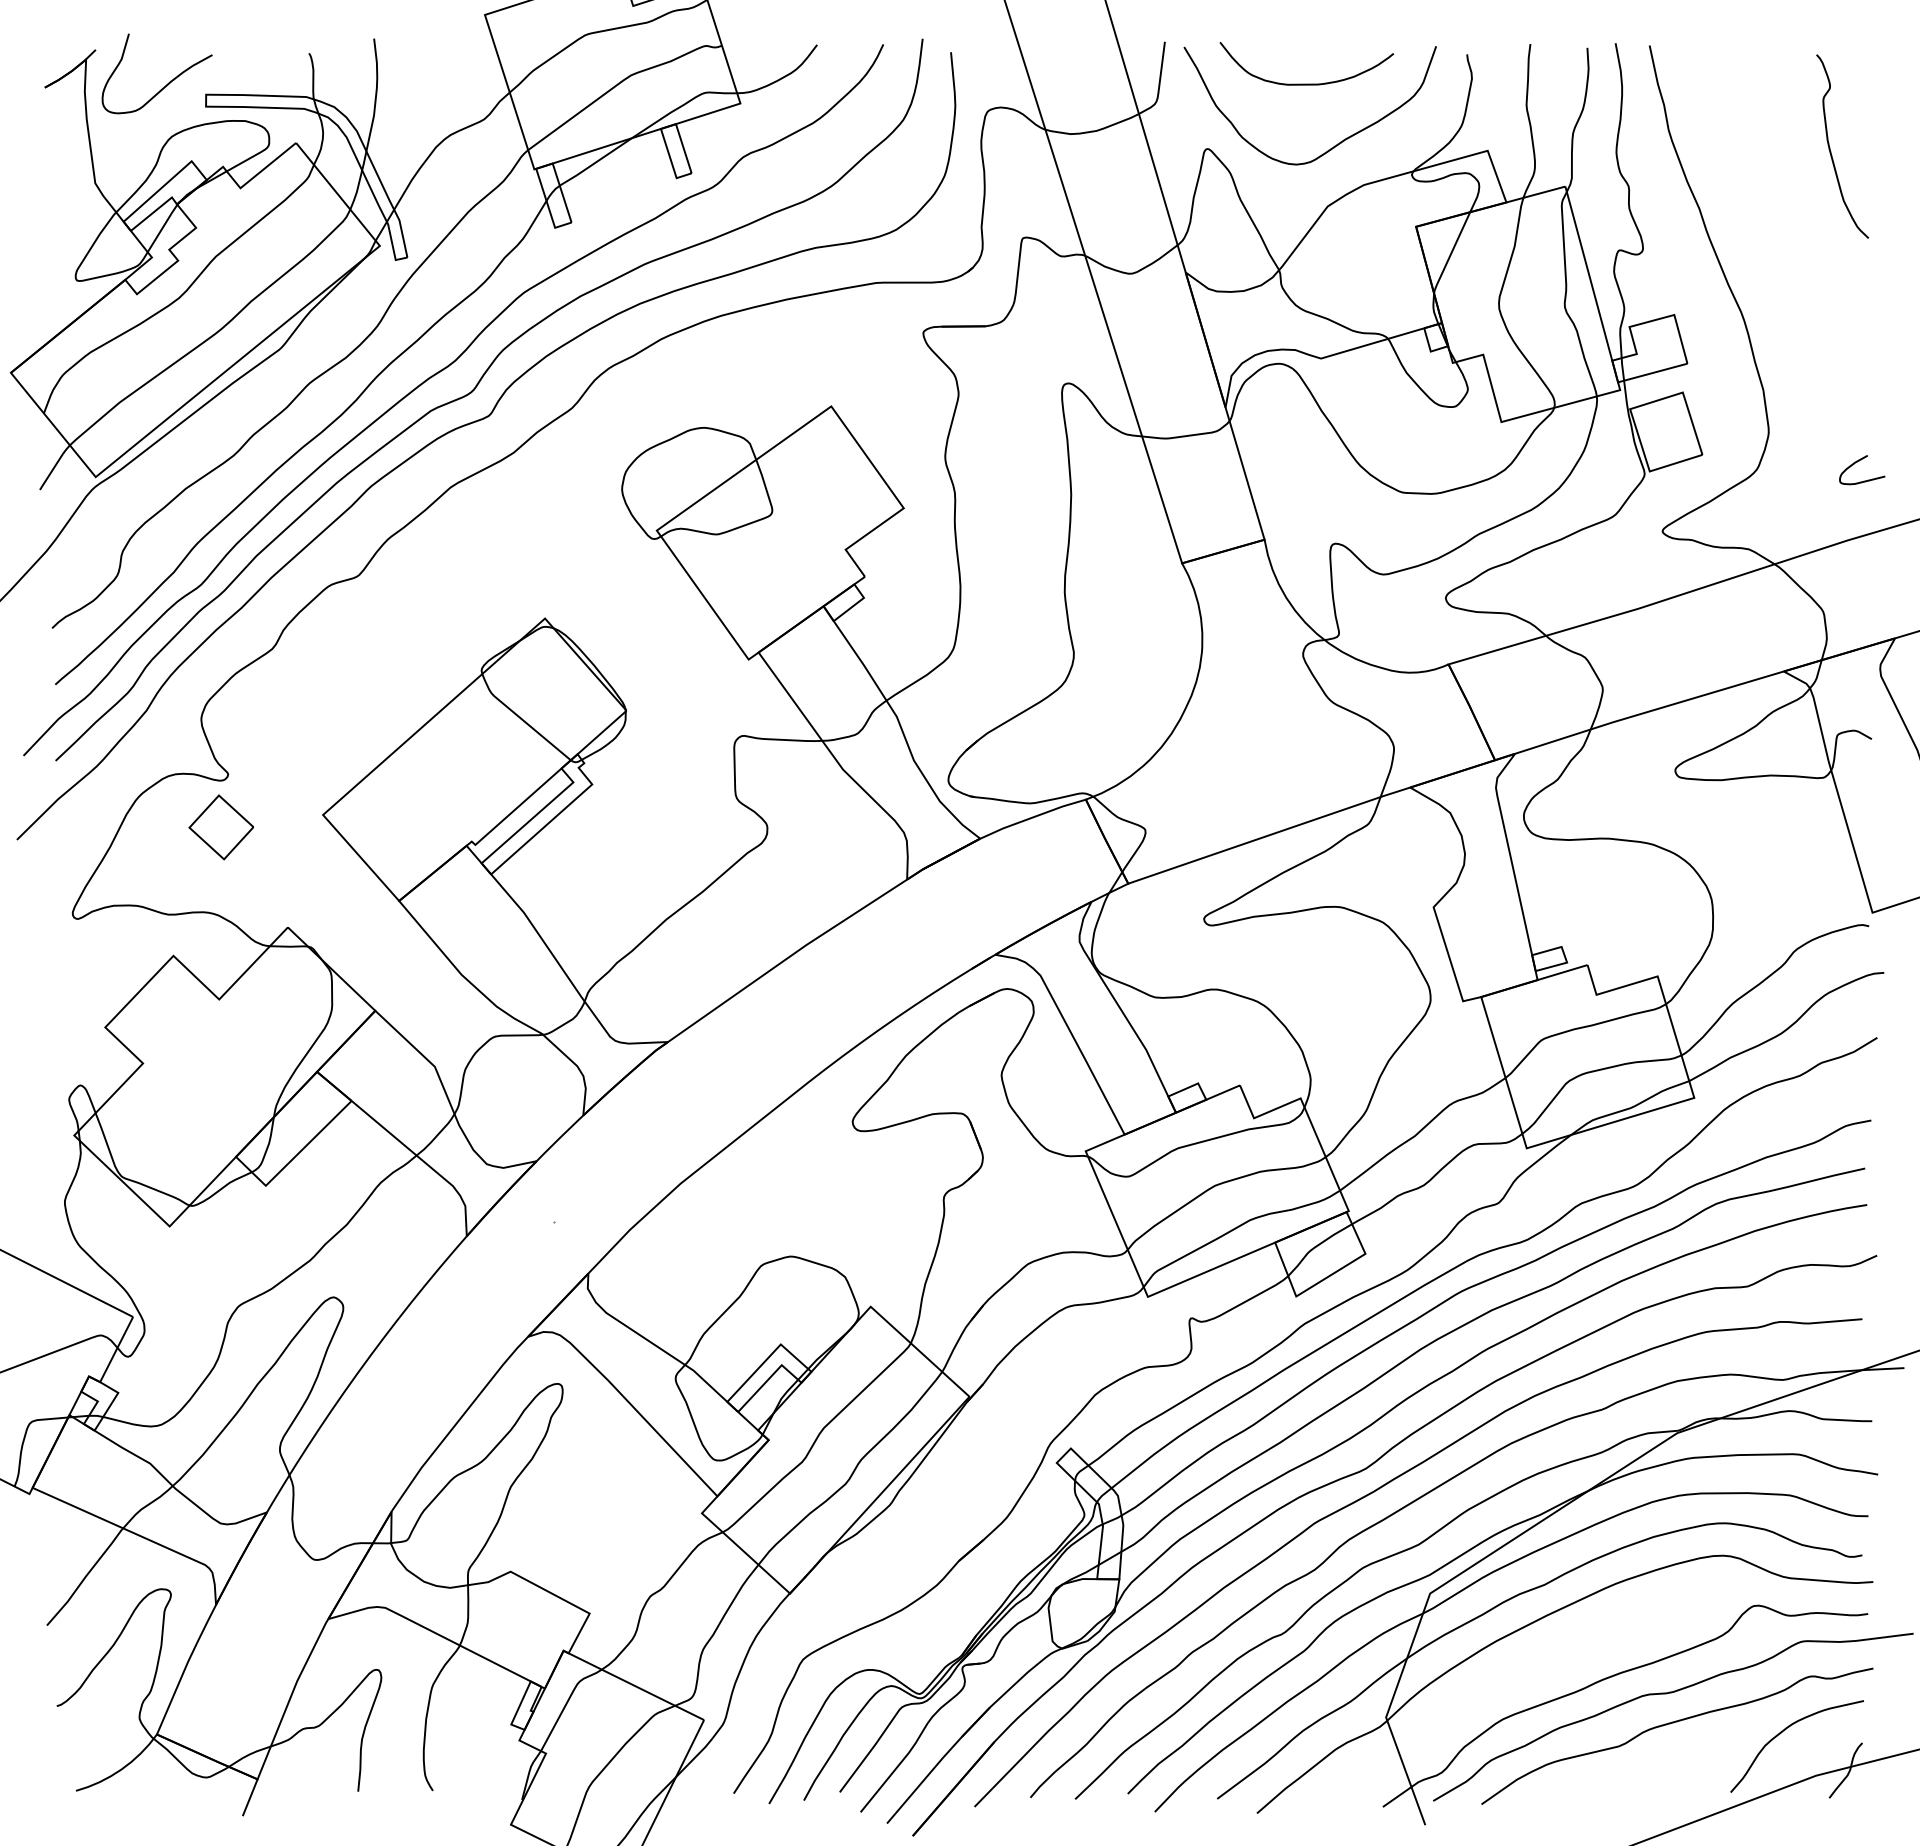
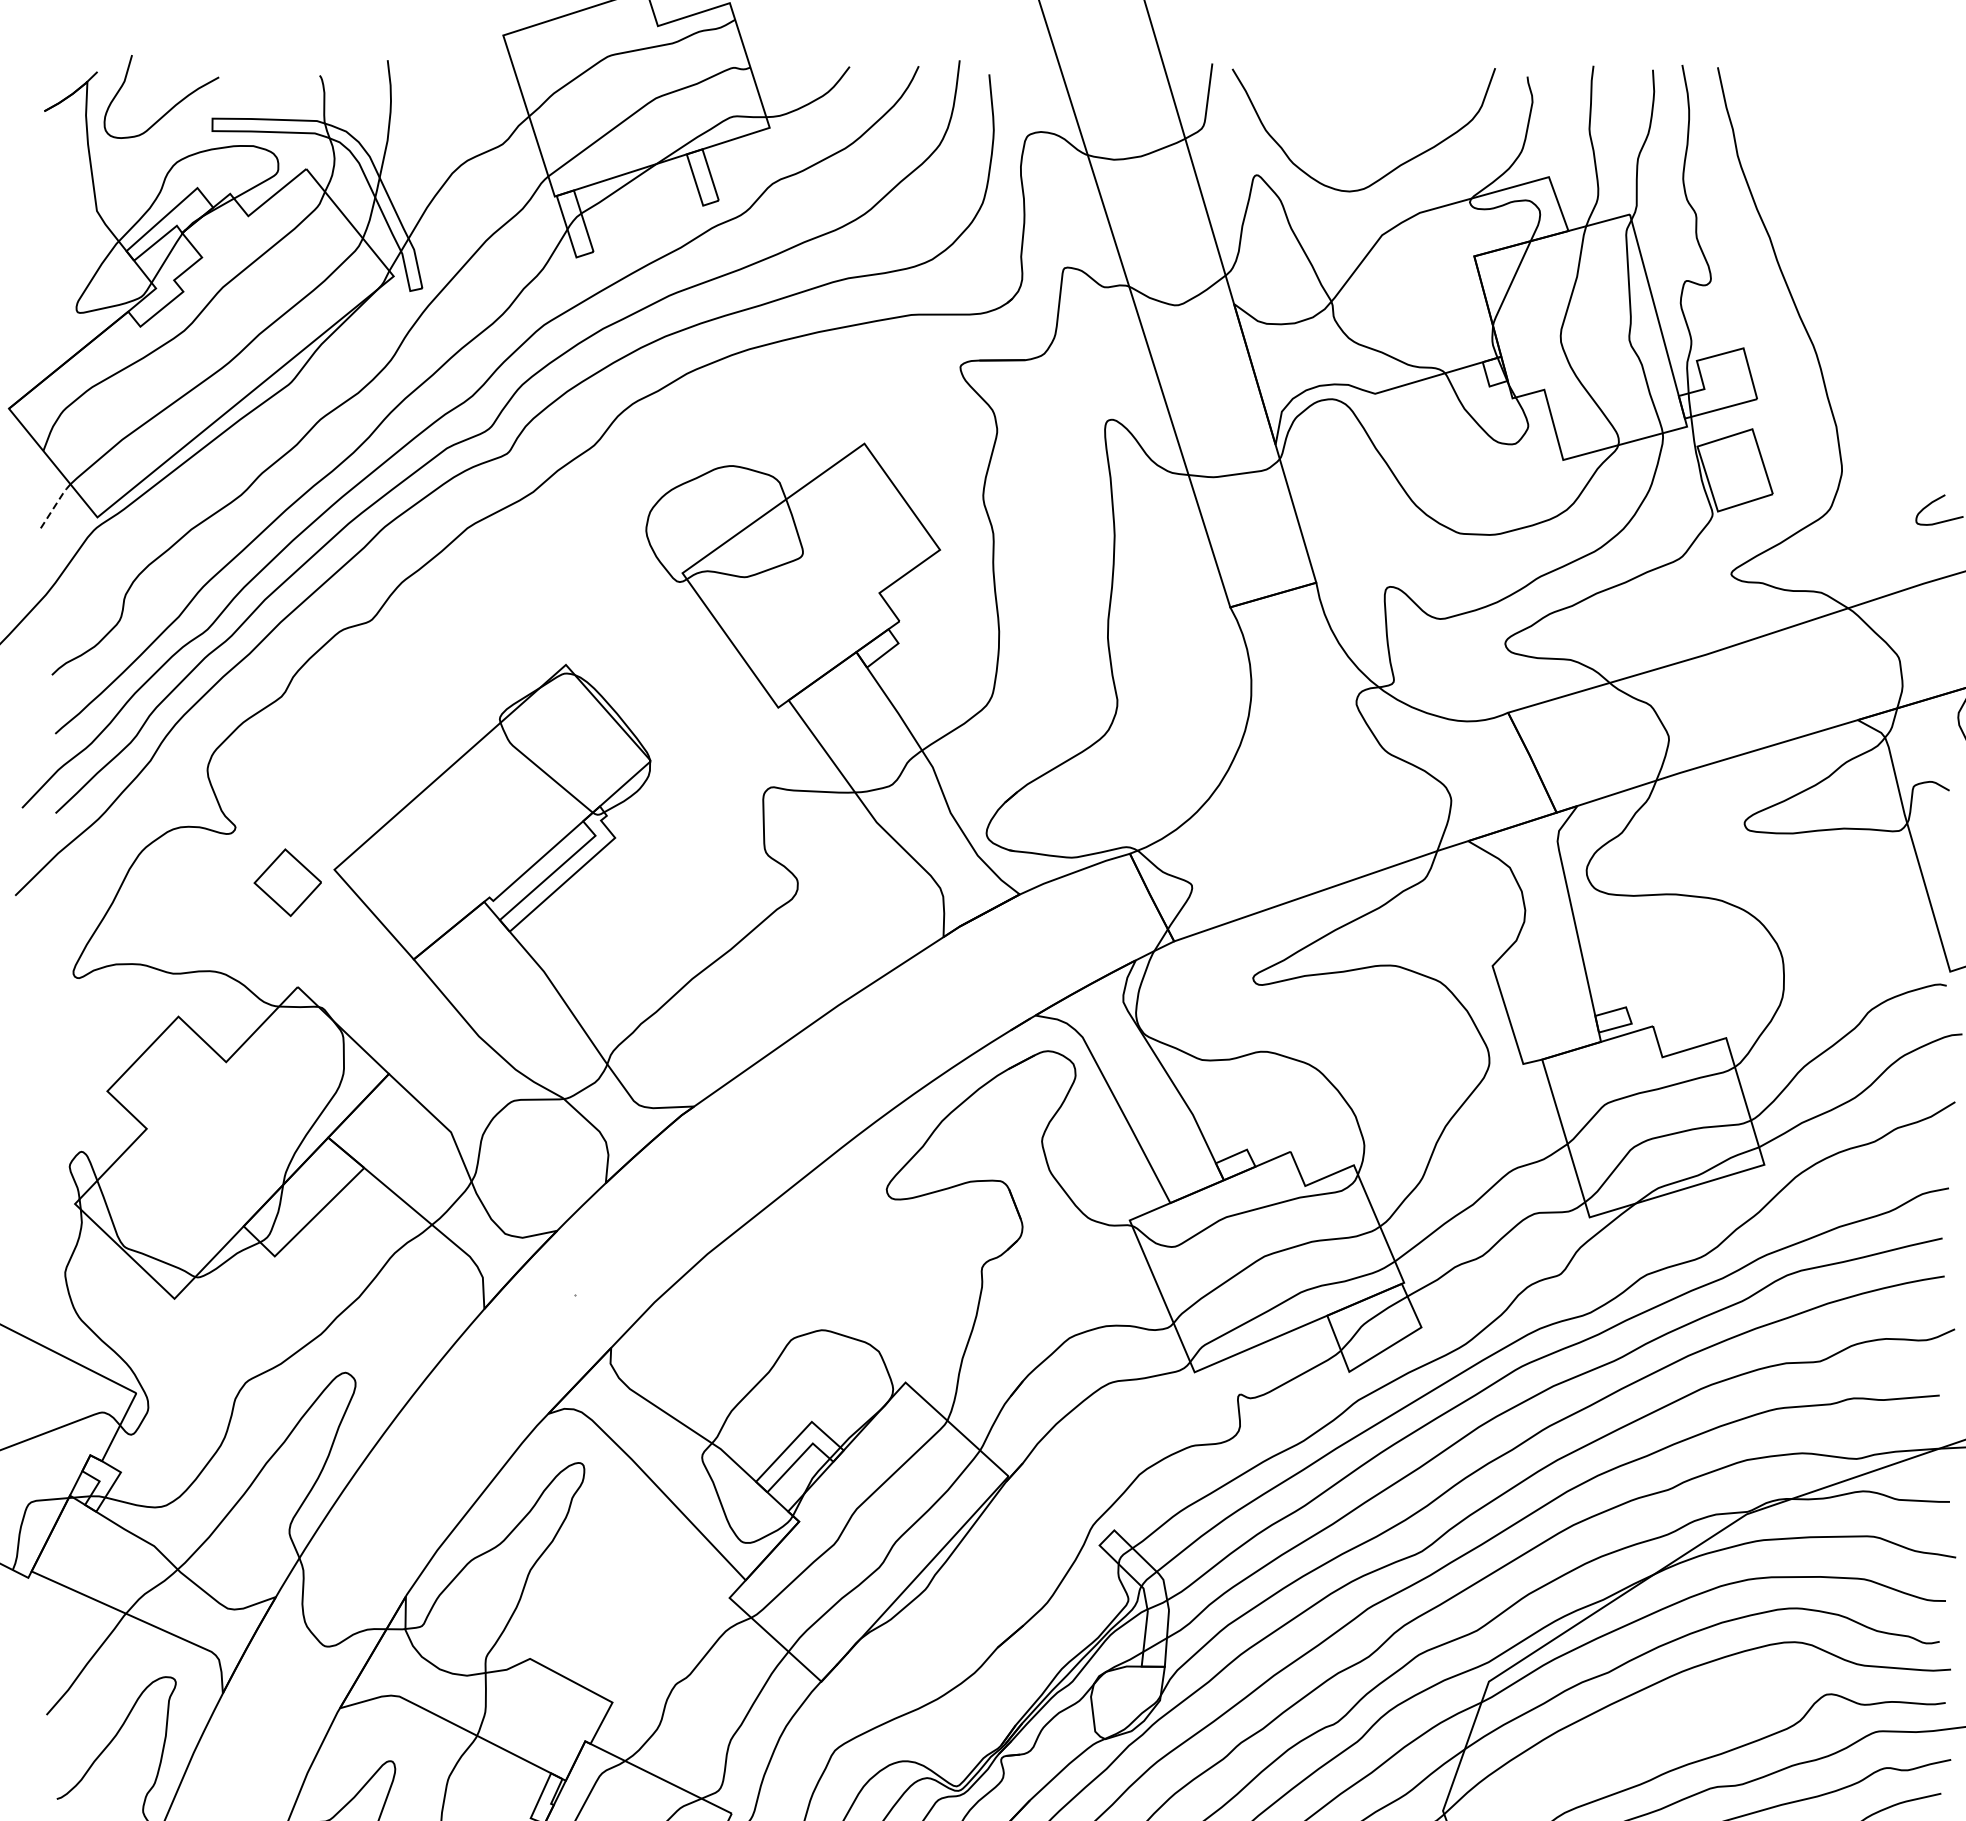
curve: (1306, 83) -> (1360, 106), removed
curve: (1830, 147) -> (1906, 173), removed
line: (54, 466) -> (54, 506), solid -> dashed
part: (220, 827) -> (286, 882), moved

